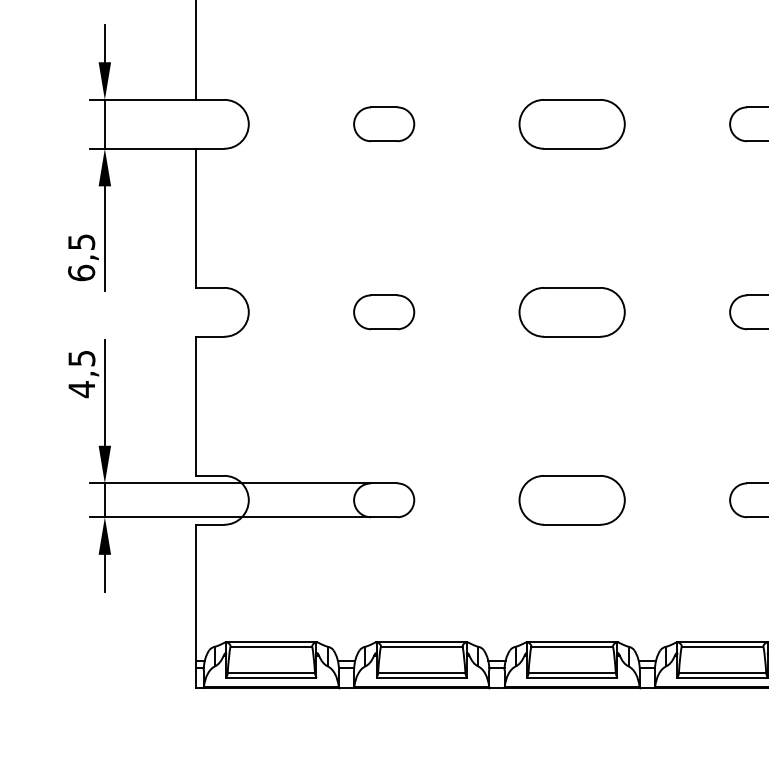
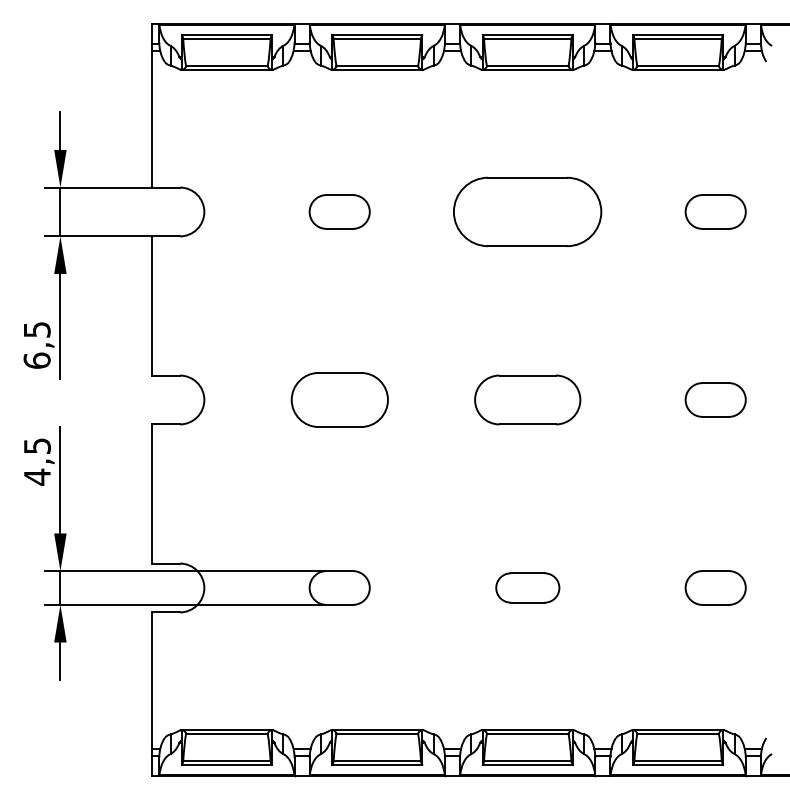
part: (571, 123) -> (527, 211), size x1.4
part: (383, 311) -> (339, 399), size x1.6
part: (571, 499) -> (527, 587), size x0.6

